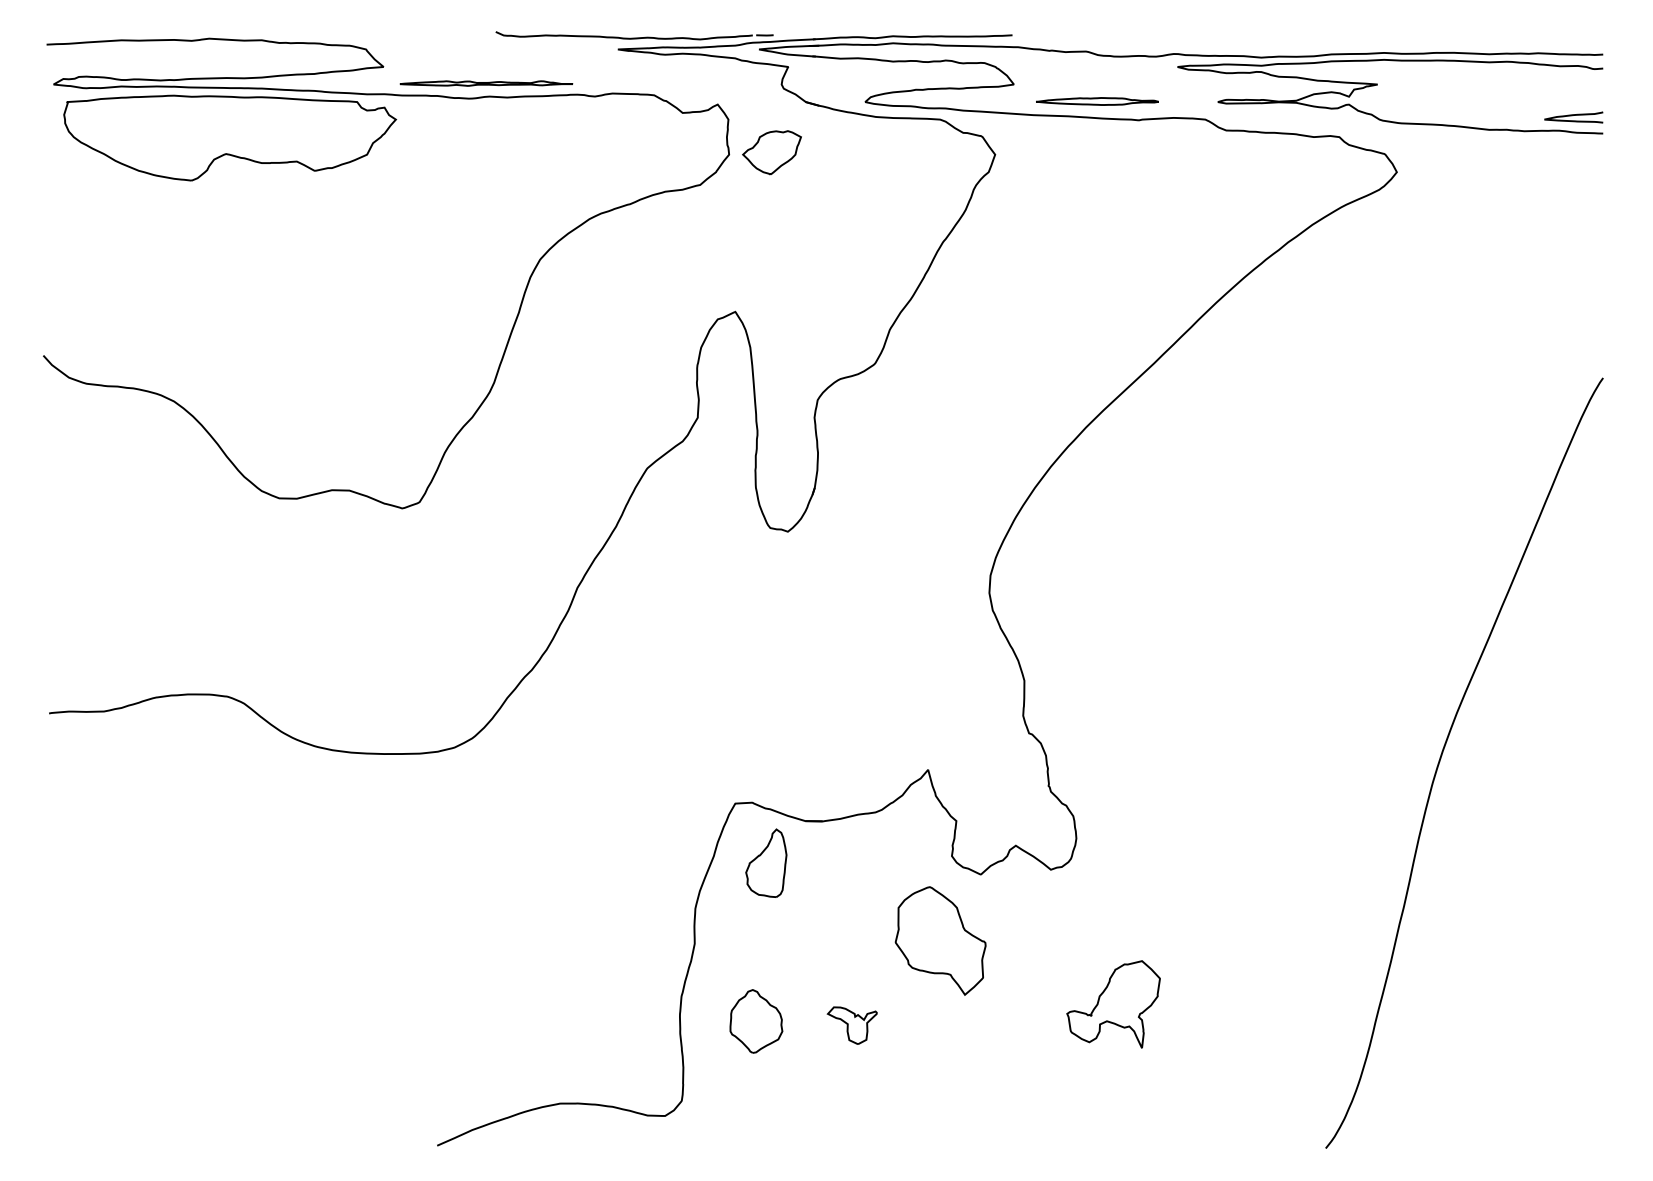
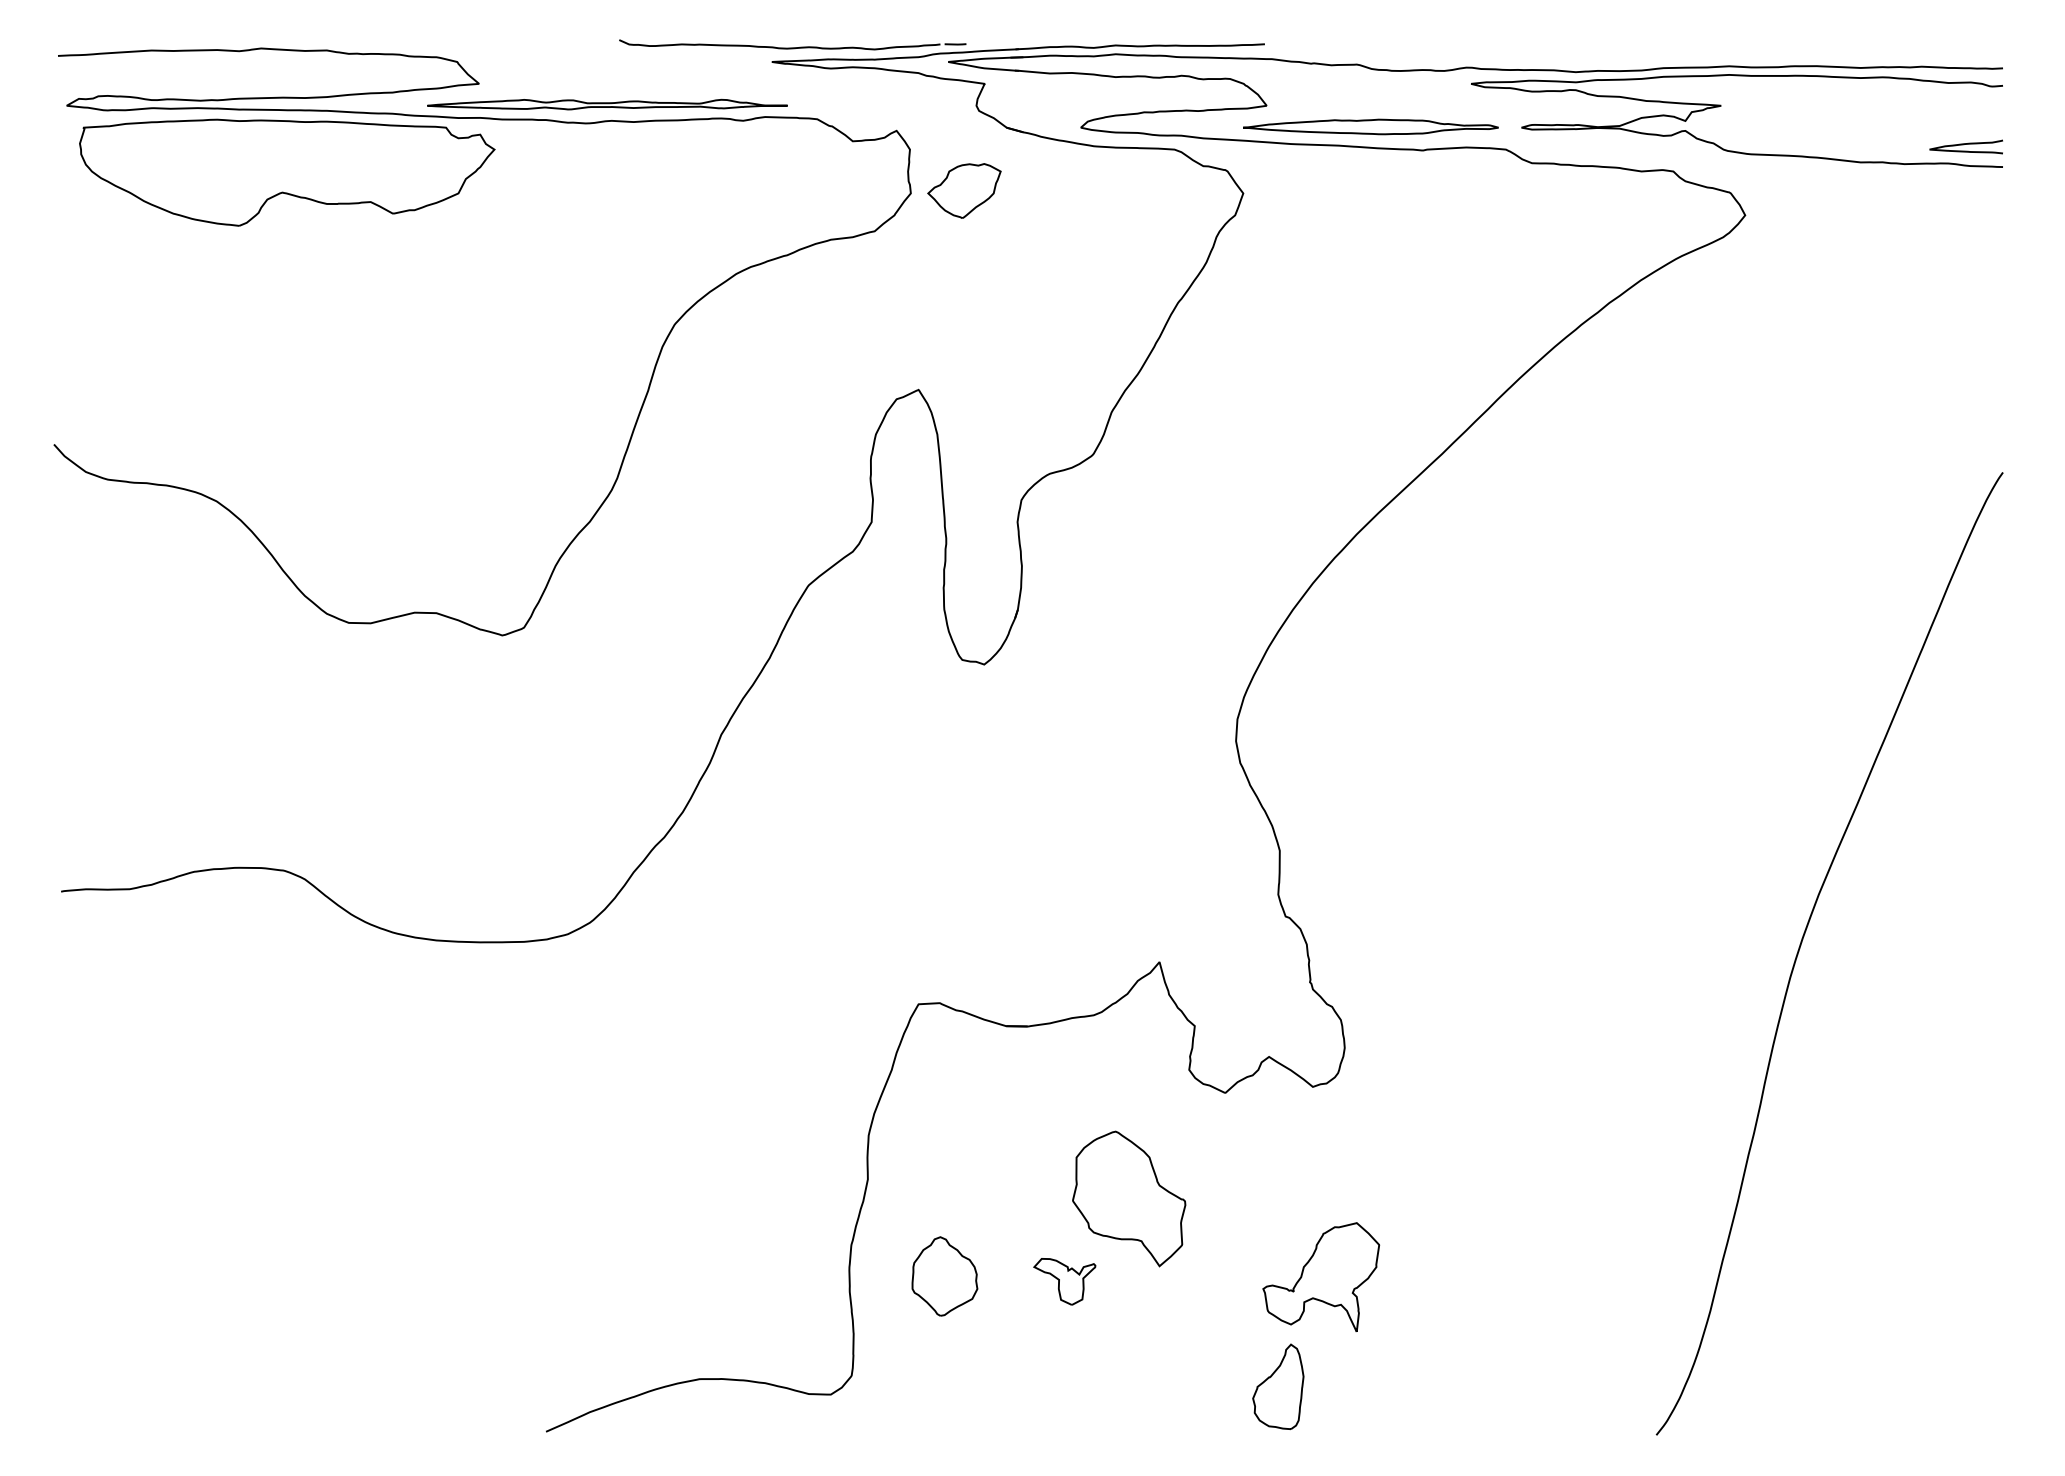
part: (486, 83) -> (607, 104), size x1.67
part: (1097, 101) -> (1370, 126), size x1.67
part: (766, 863) -> (1278, 1386), moved
part: (940, 940) -> (1129, 1198), moved
part: (1113, 1003) -> (1321, 1276), moved

